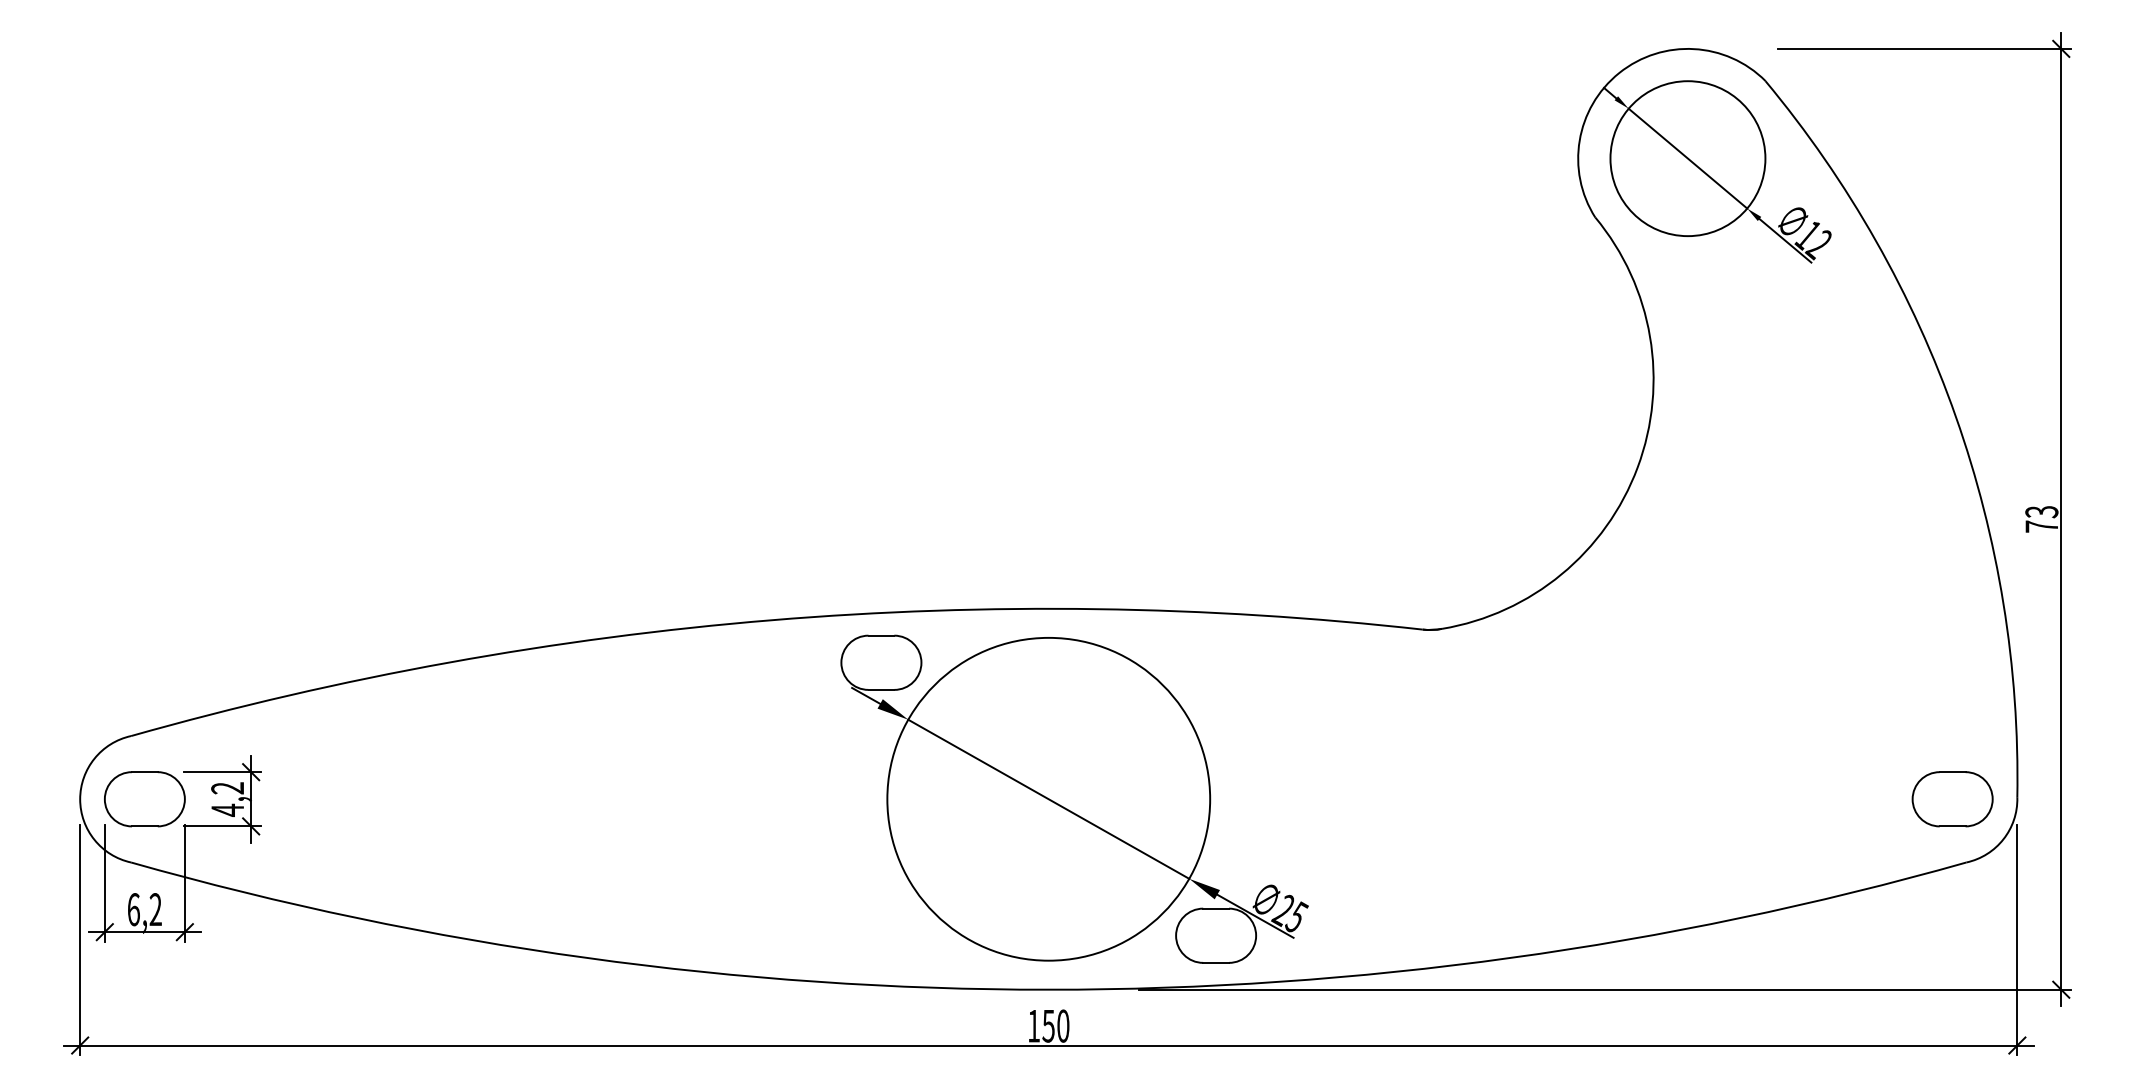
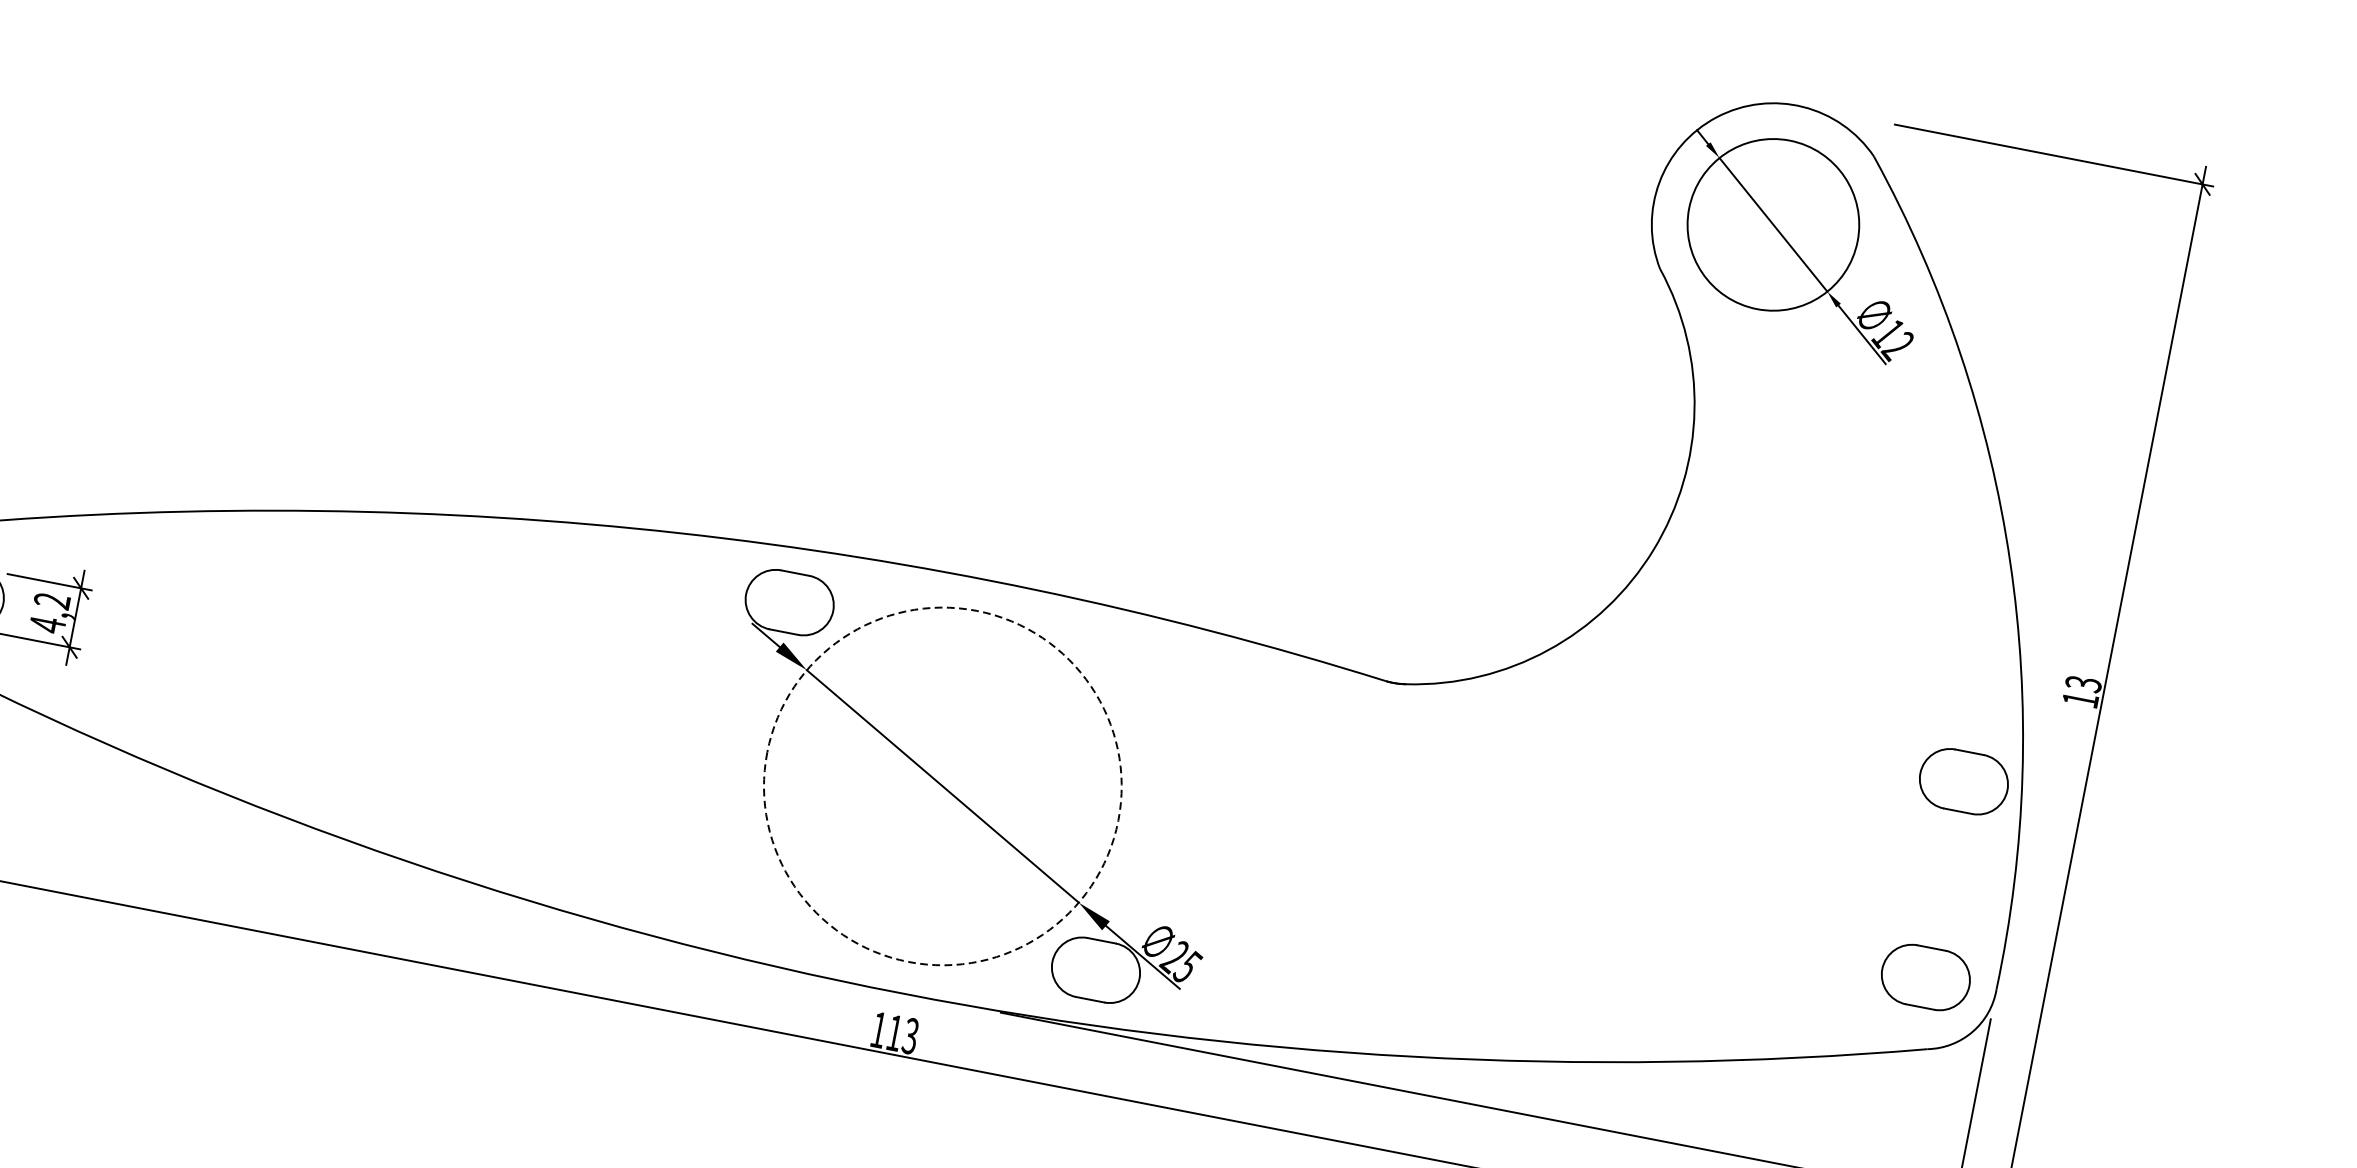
text: (2041, 526) -> (2080, 699), 73 -> 13
part: (1952, 619) -> (1963, 781), added
circle: (1048, 798) -> (942, 785), solid -> dashed
text: (1055, 1025) -> (902, 1033), 150 -> 113

